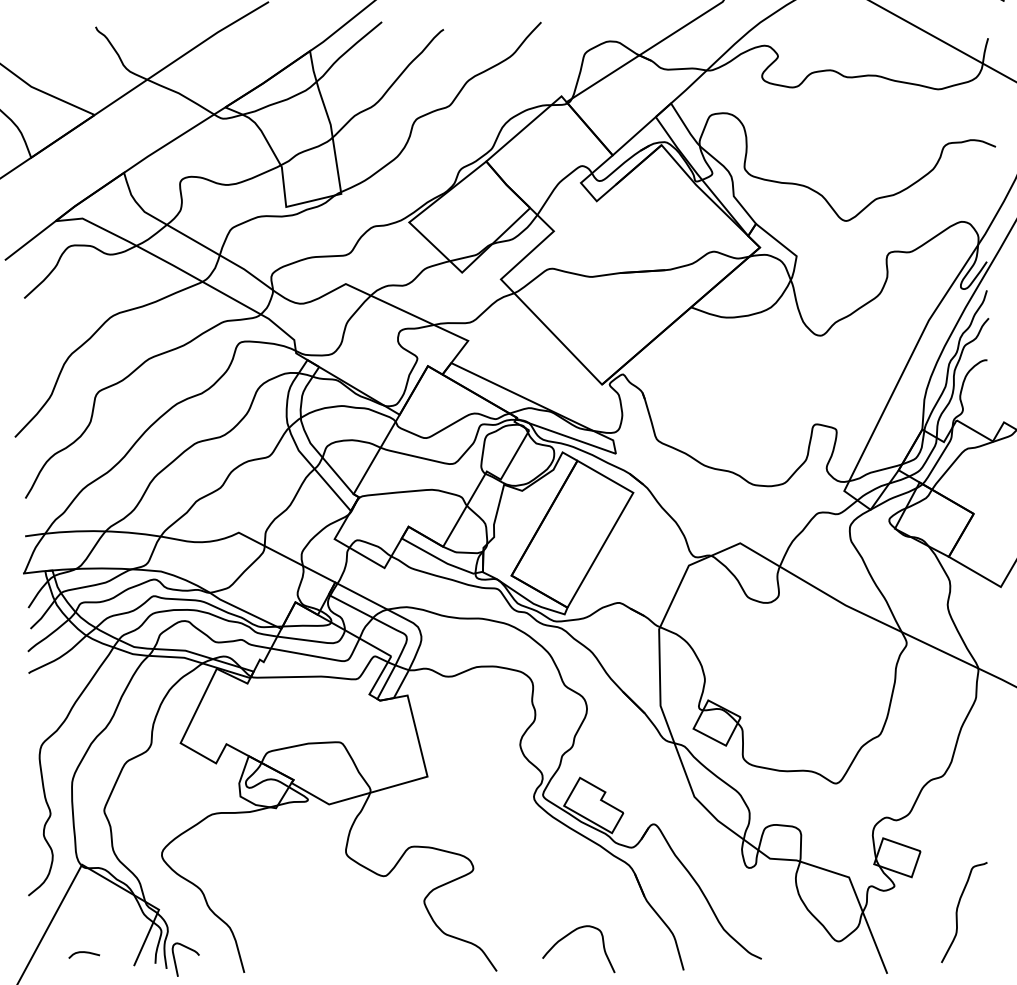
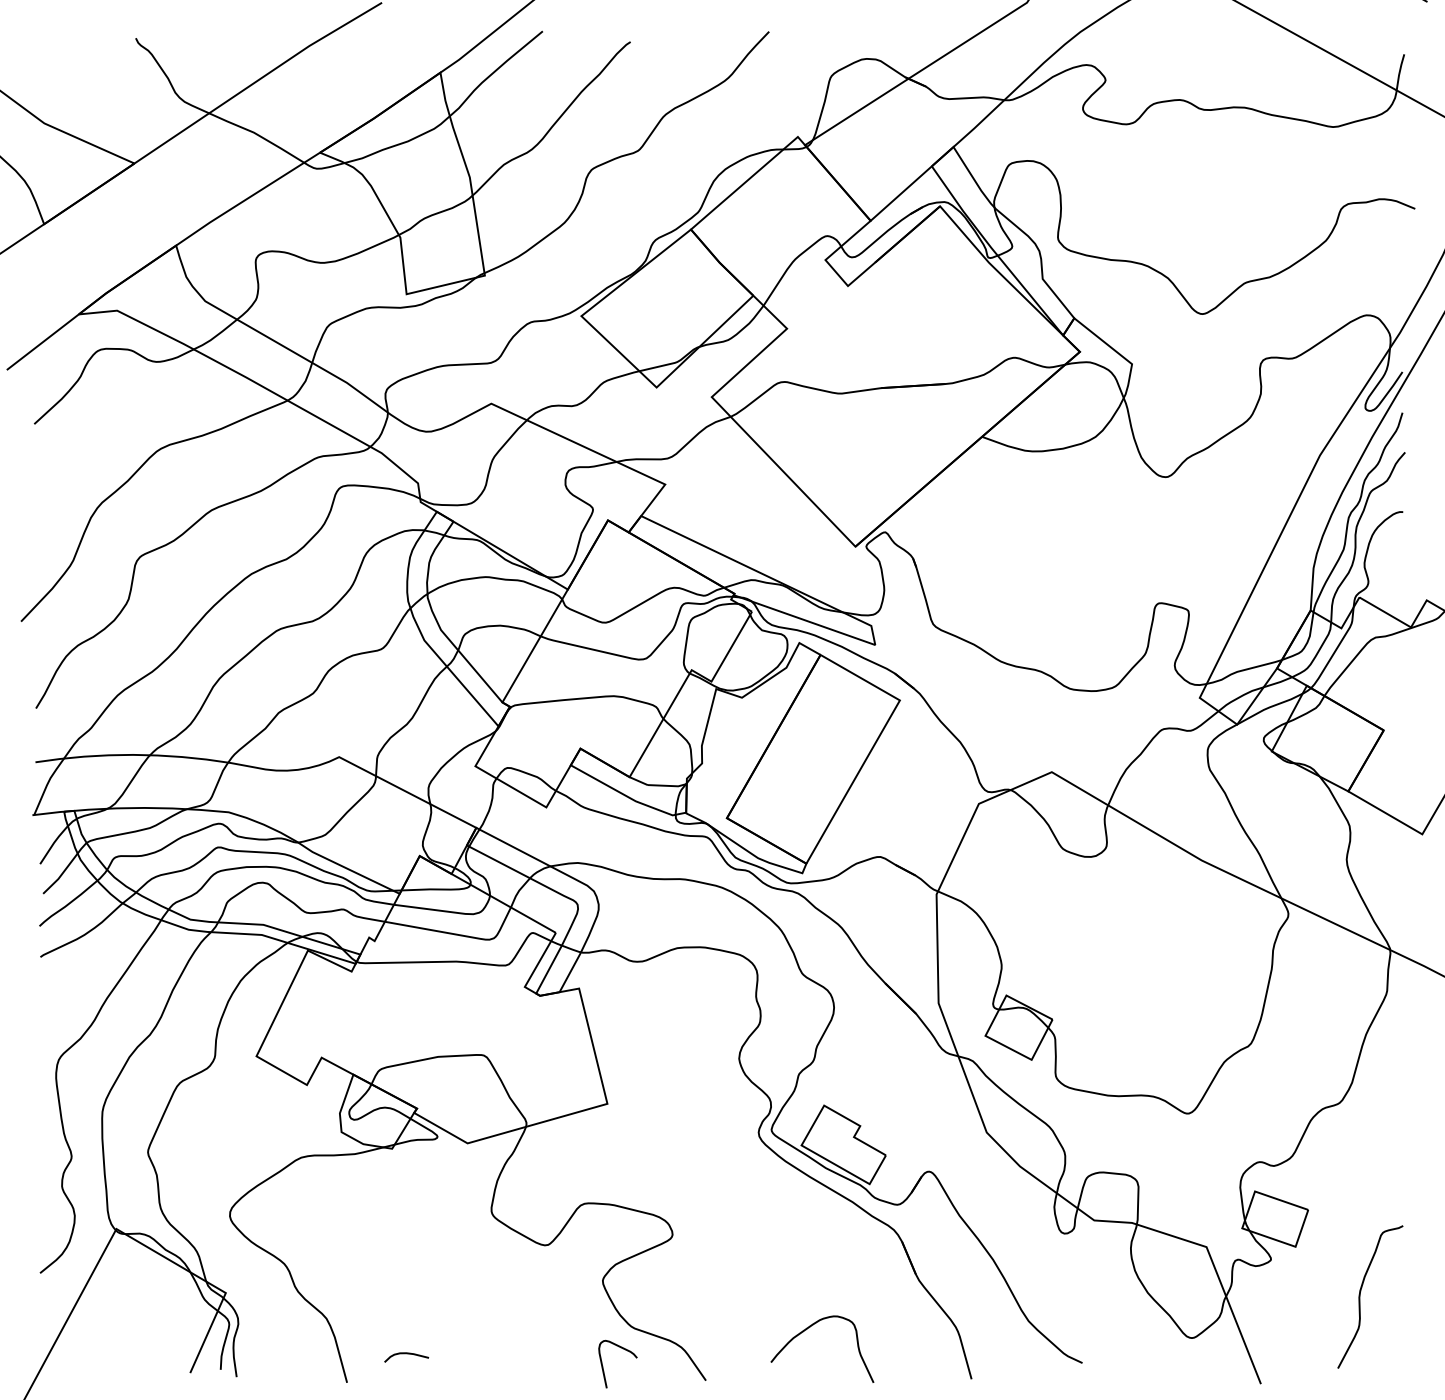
curve: (84, 953) -> (406, 1354), moved
curve: (175, 961) -> (603, 1366), moved

